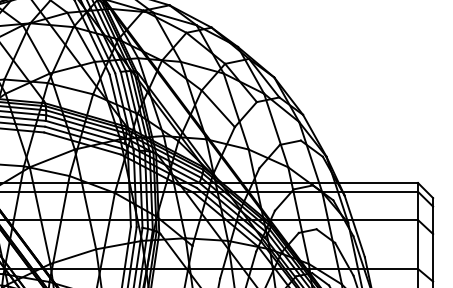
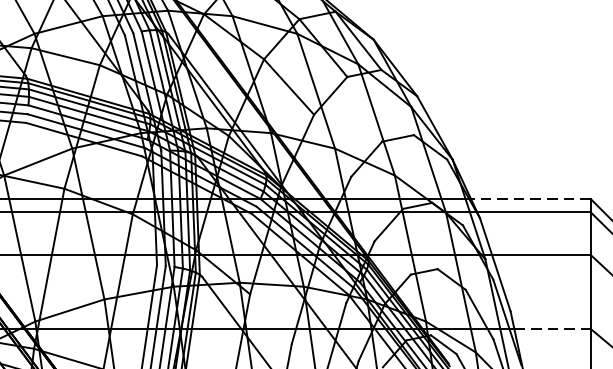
line: (378, 182) -> (531, 198), solid -> dashed
line: (393, 268) -> (553, 328), solid -> dashed

